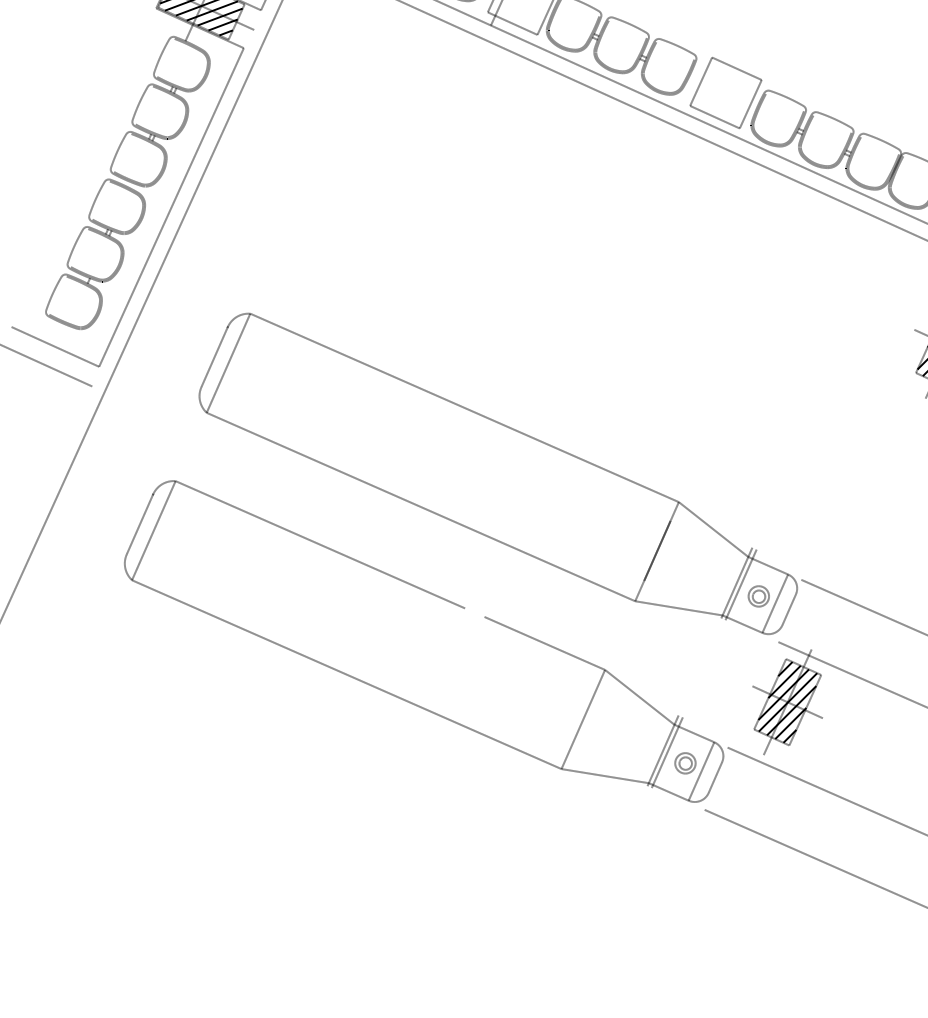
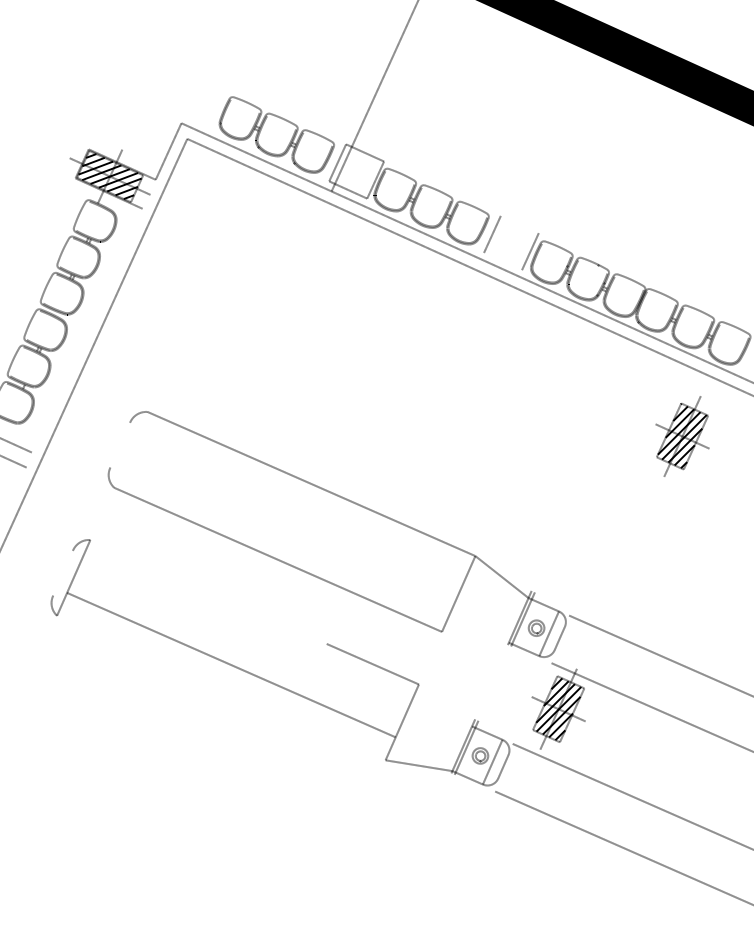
line: (736, 68) -> (519, 224), removed
line: (715, 117) -> (503, 261), removed
line: (170, 207) -> (86, 330), removed
line: (214, 356) -> (120, 444), removed
line: (228, 362) -> (130, 449), removed
line: (140, 523) -> (63, 572), removed
line: (319, 544) -> (200, 588), removed
line: (656, 551) -> (458, 593), removed
line: (678, 607) -> (475, 636), removed
line: (346, 673) -> (231, 664), moved
line: (639, 697) -> (445, 705), removed

